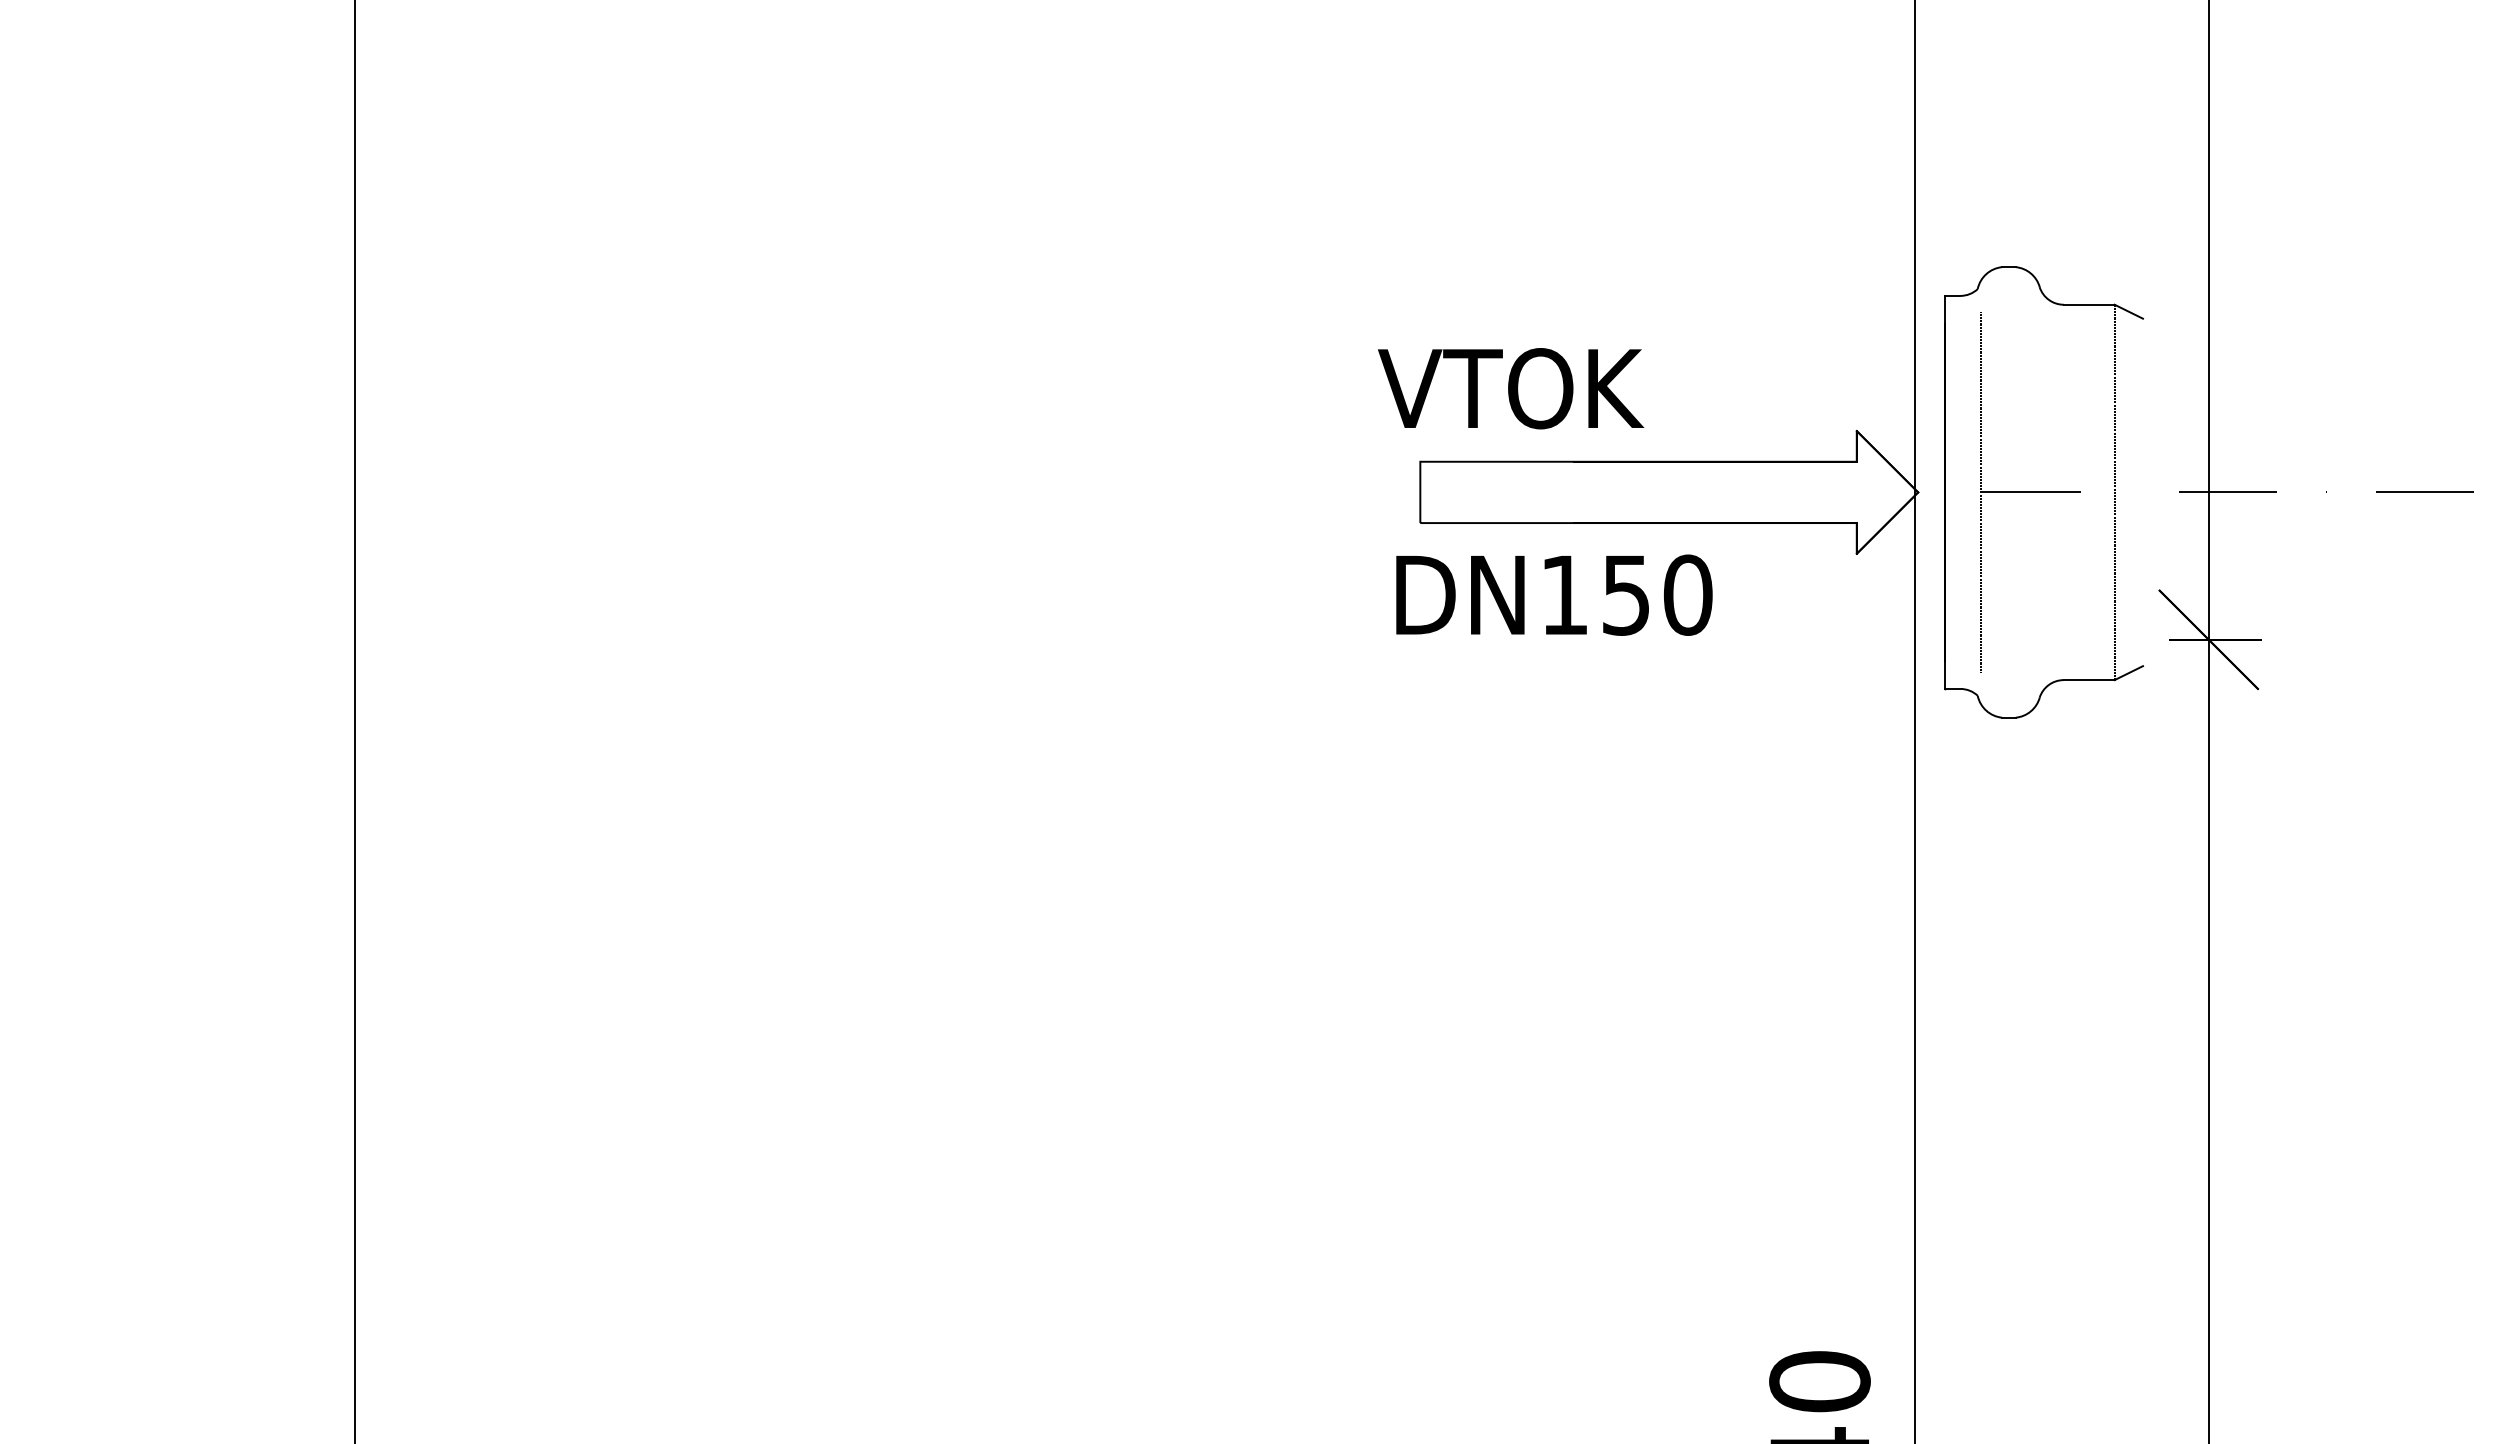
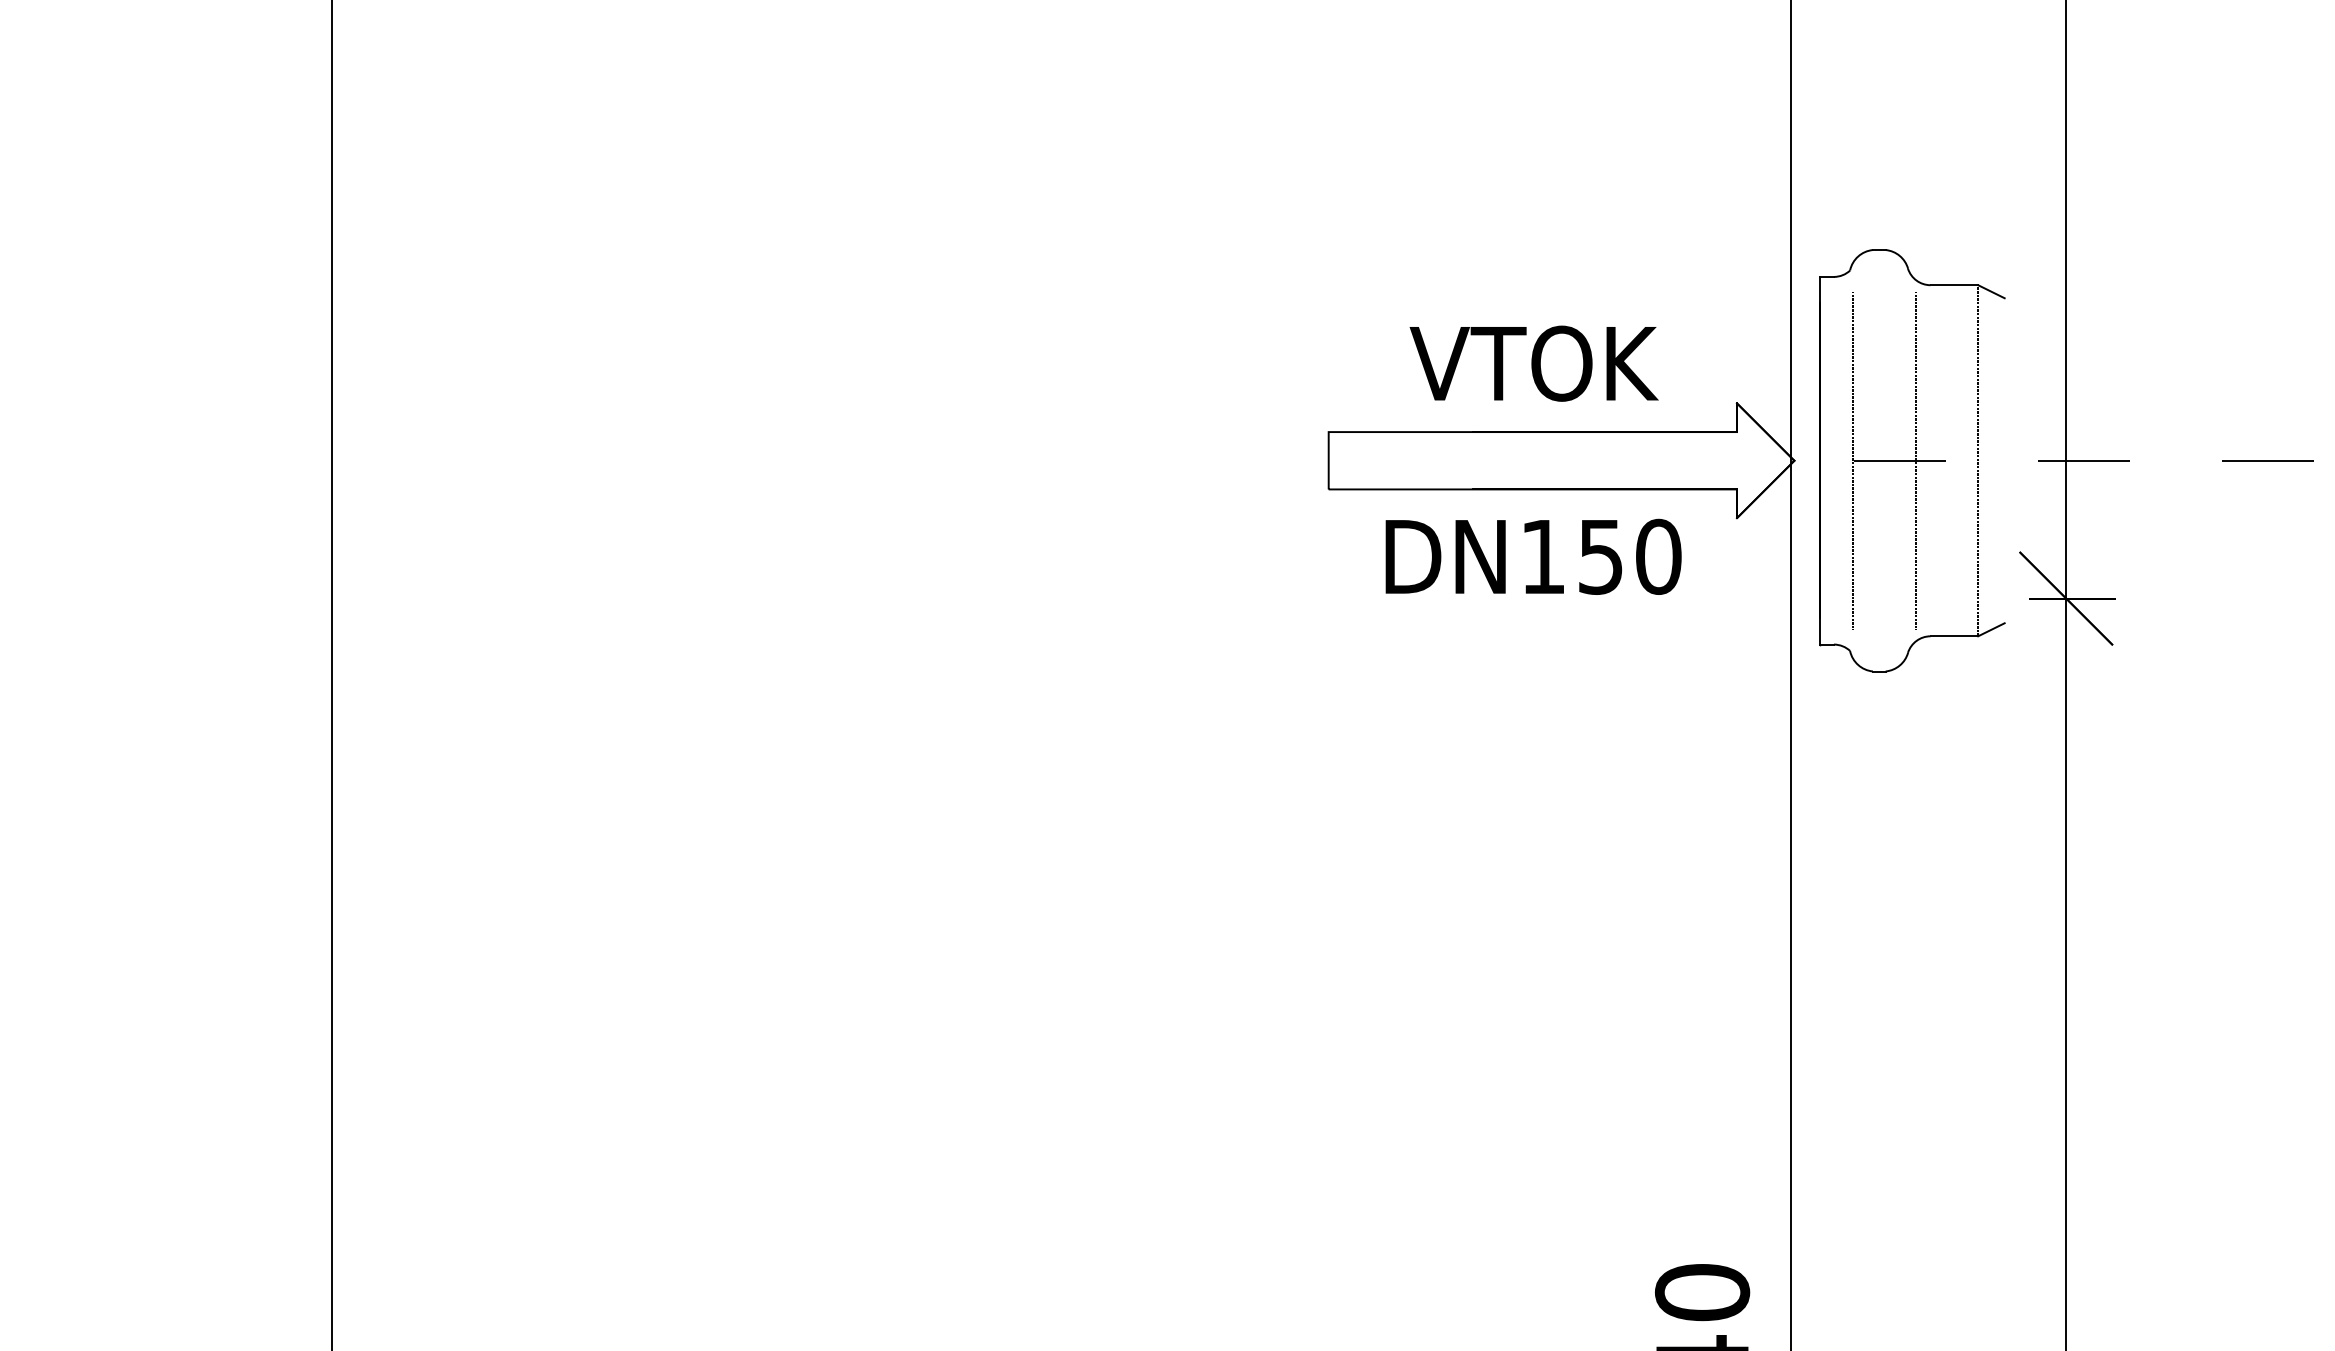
text: (1511, 388) -> (1534, 363), moved
line: (2048, 492) -> (1916, 460), added
text: (1554, 594) -> (1533, 556), moved

